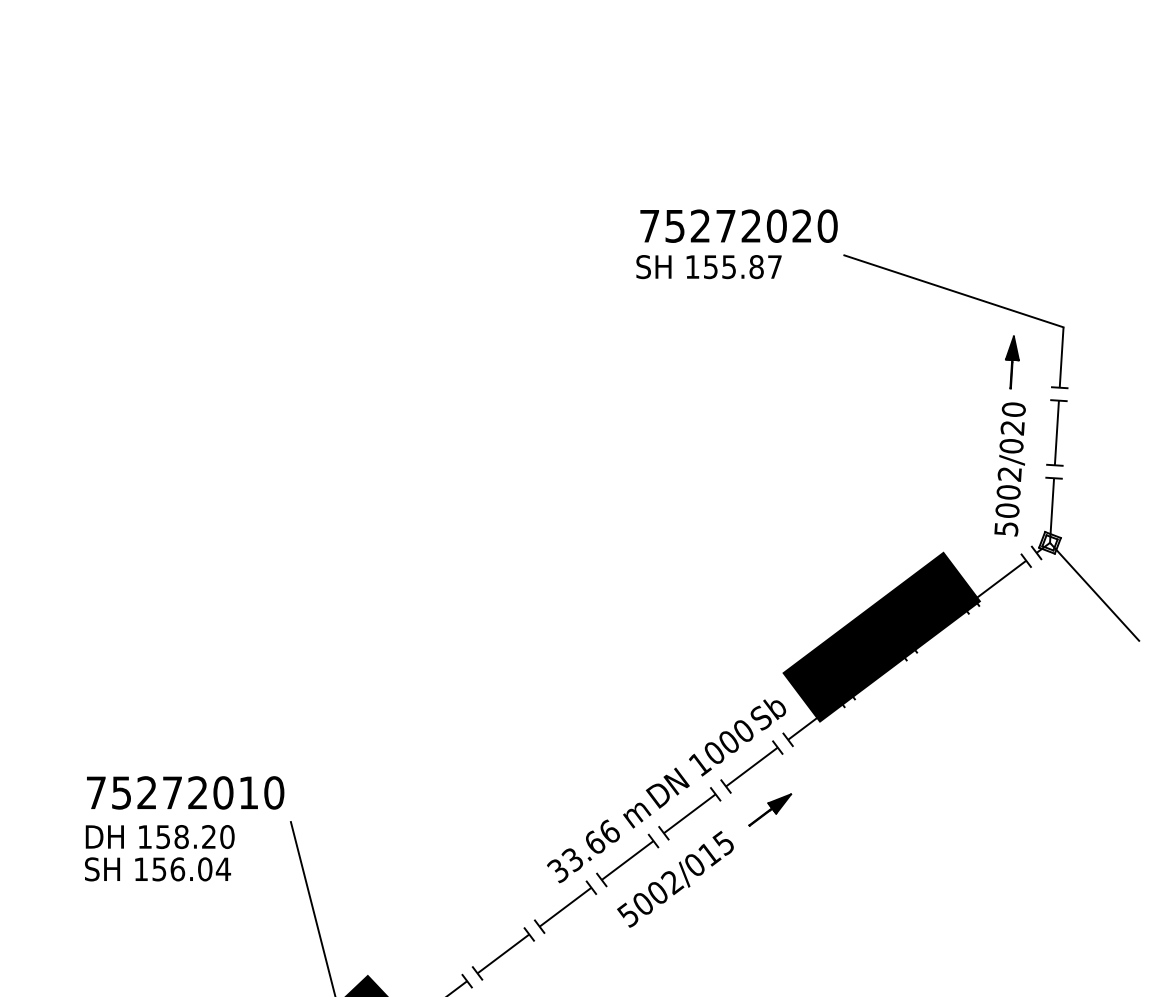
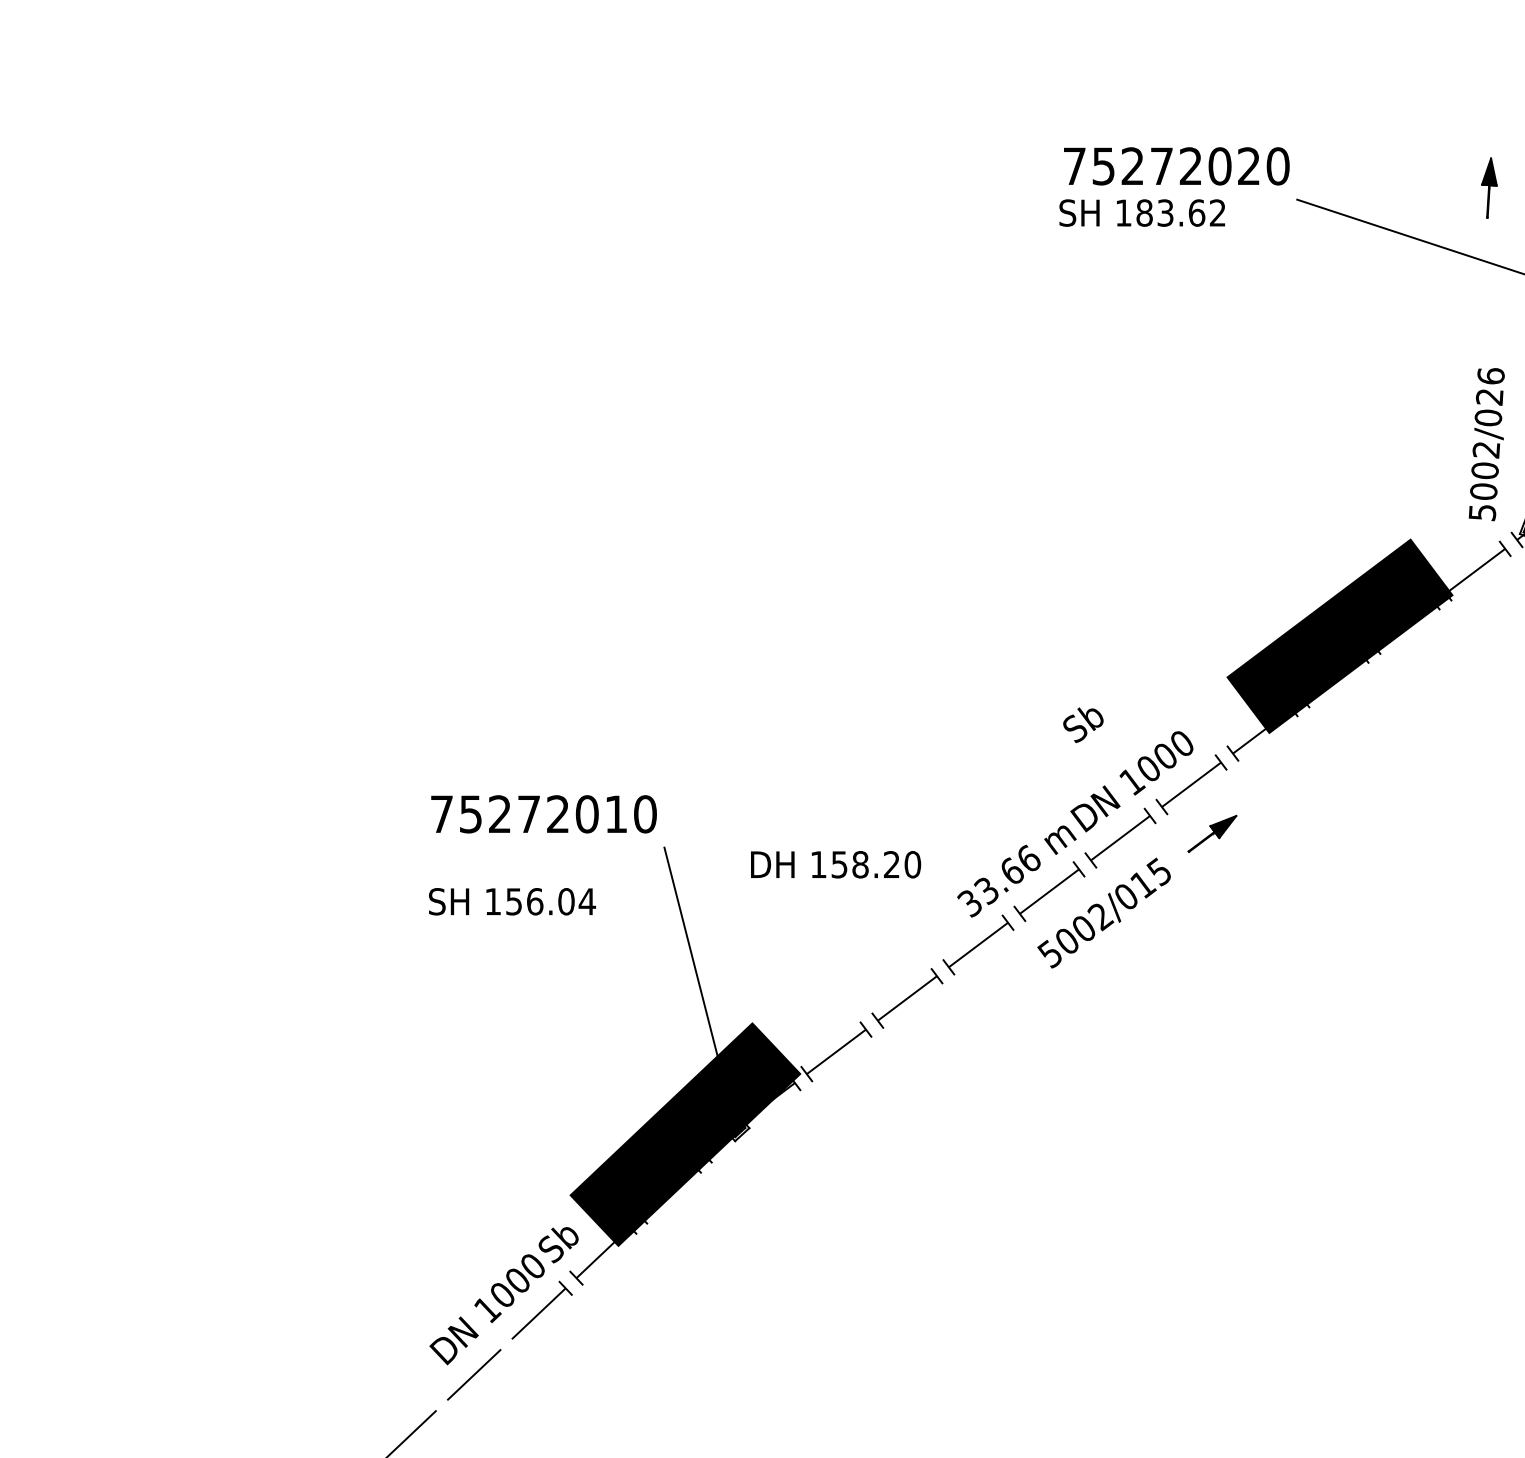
text: (742, 266) -> (1180, 212), 155.87 -> 183.62
part: (1012, 361) -> (1489, 187), moved
text: (1013, 409) -> (1490, 375), 5002/020 -> 5002/026
text: (768, 714) -> (1083, 724), moved
text: (160, 836) -> (836, 864), moved

